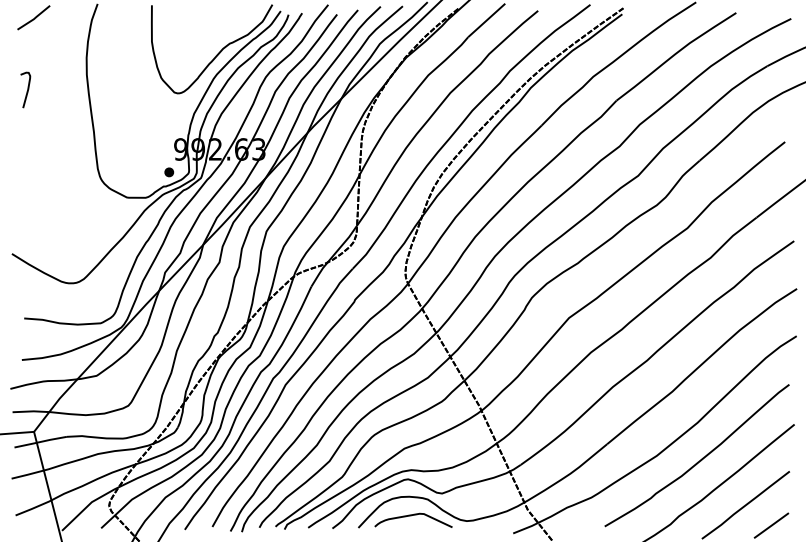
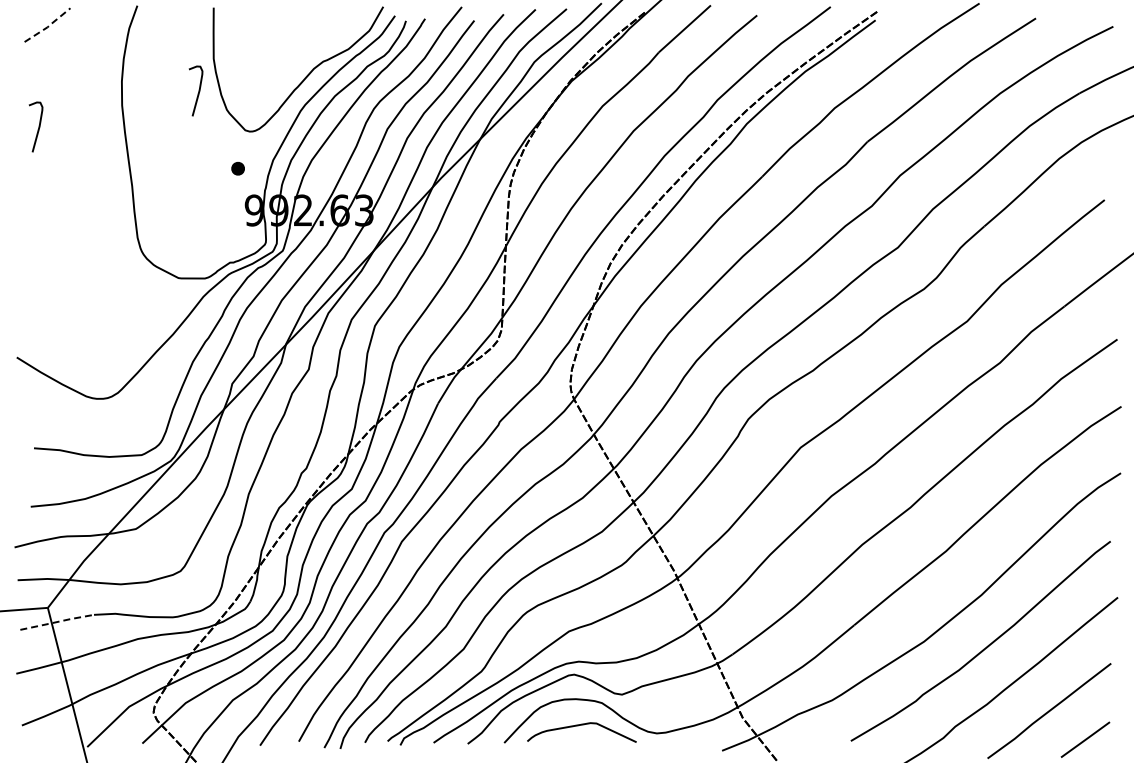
line: (34, 18) -> (48, 26), solid -> dashed
curve: (141, 64) -> (198, 90), added
part: (168, 172) -> (237, 168), moved
line: (40, 442) -> (57, 622), solid -> dashed

